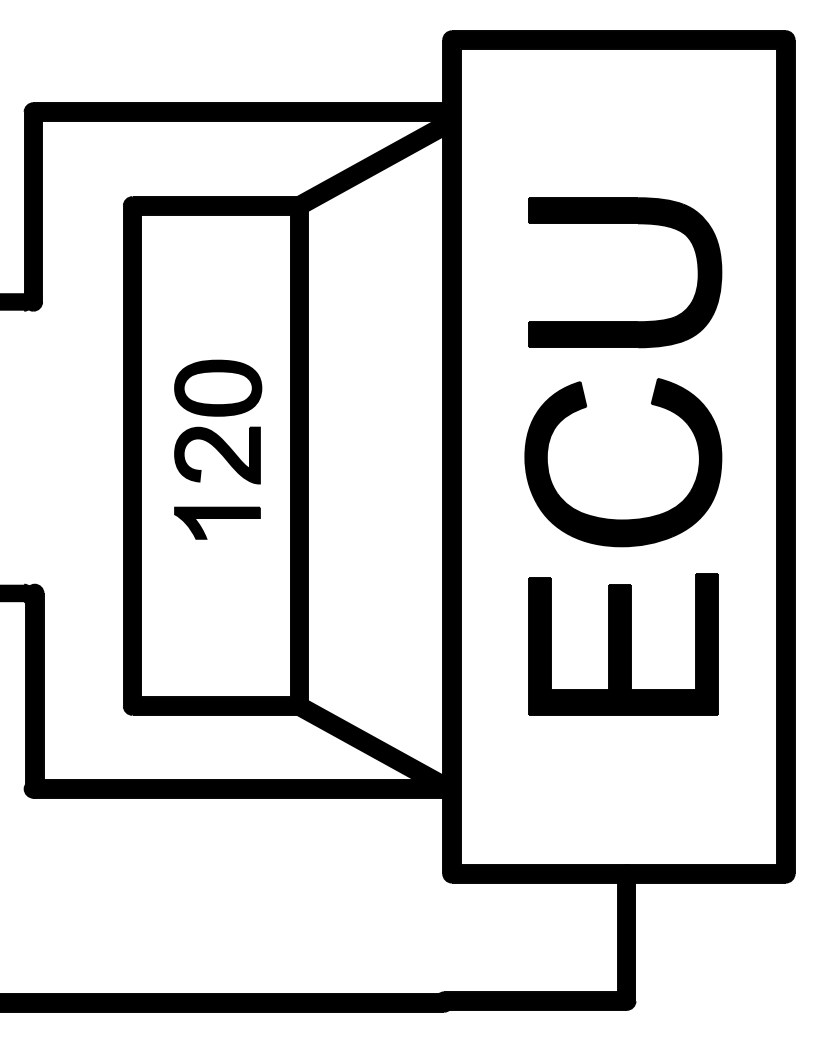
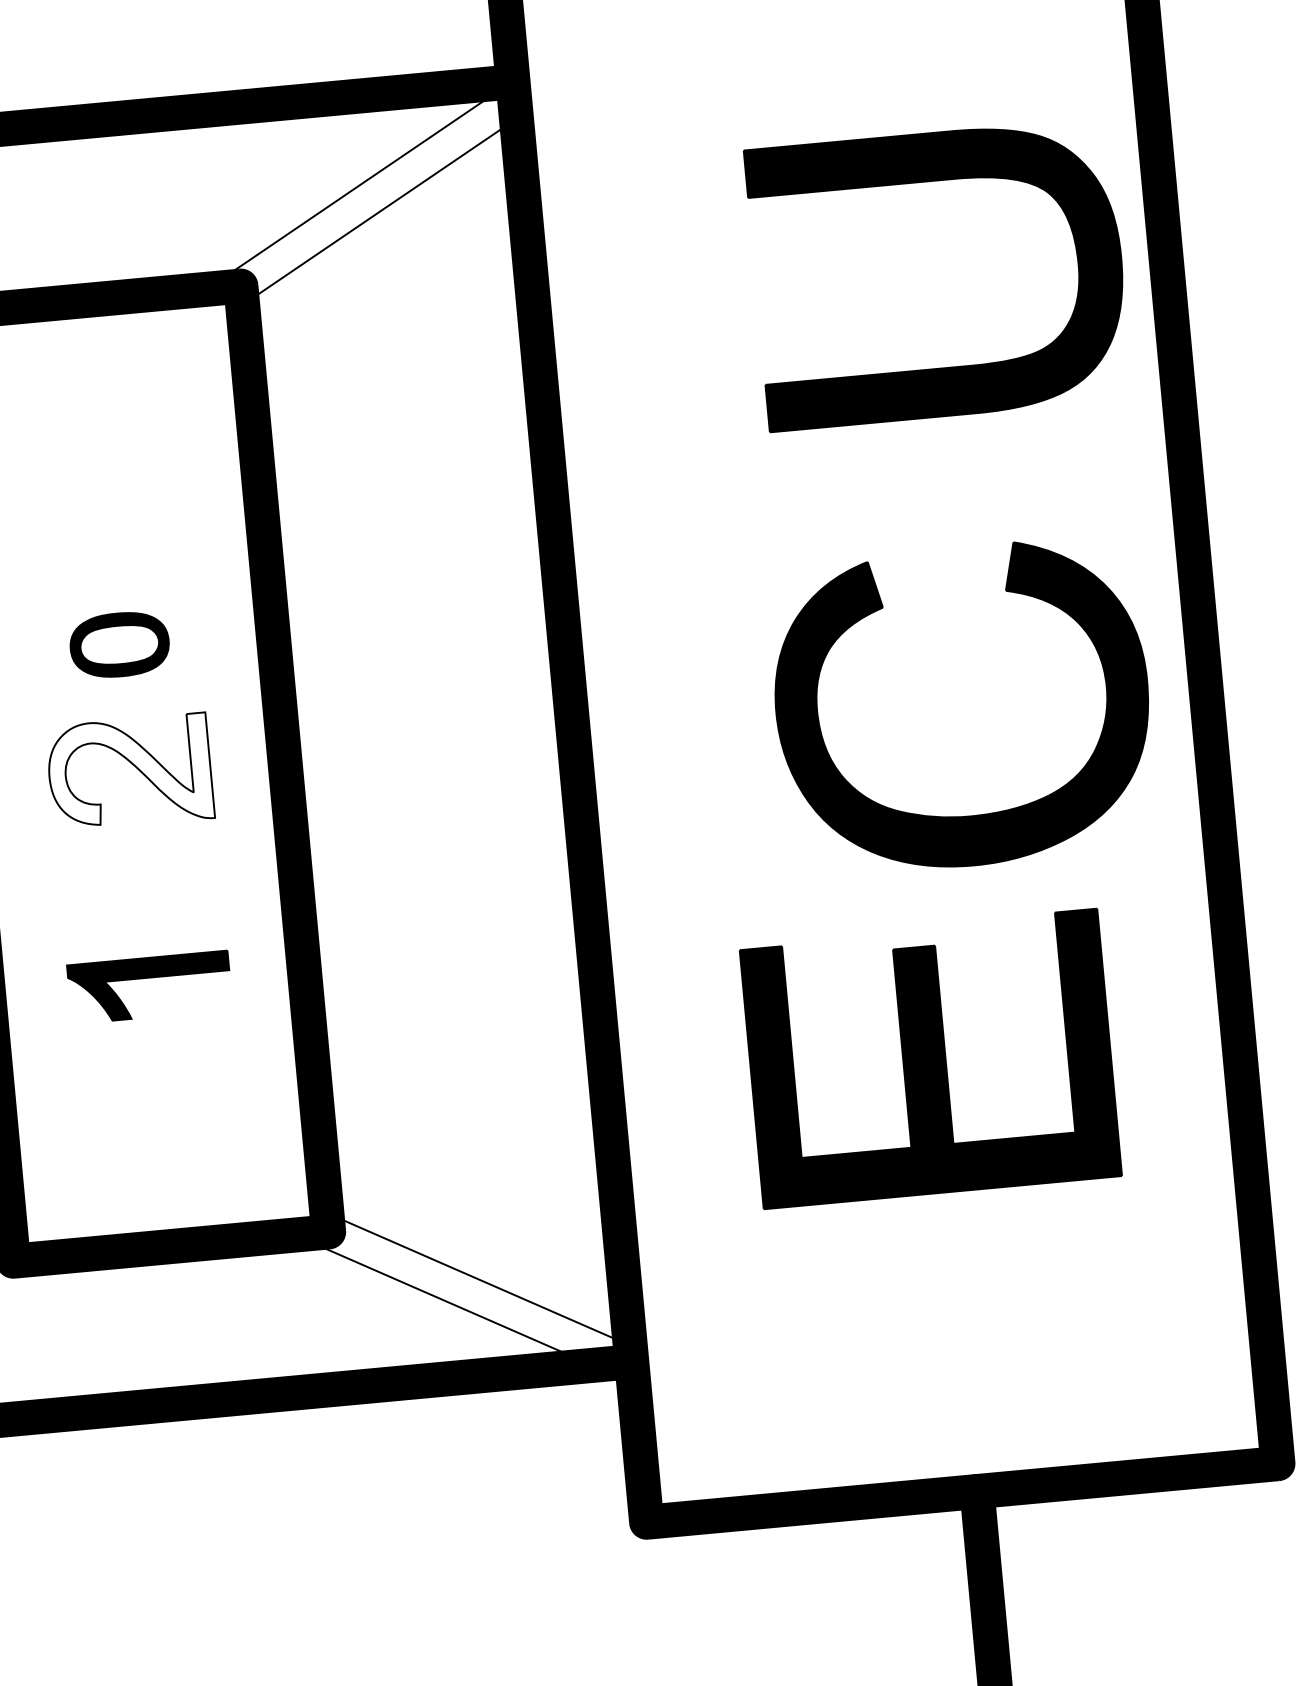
fill: (374, 164) -> (375, 194), removed
part: (625, 223) -> (931, 181), moved
part: (218, 387) -> (119, 643), size x0.6
fill: (217, 455) -> (130, 772), removed
part: (623, 519) -> (972, 814), moved
part: (217, 522) -> (149, 986), moved
fill: (374, 747) -> (478, 1296), removed

